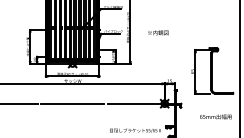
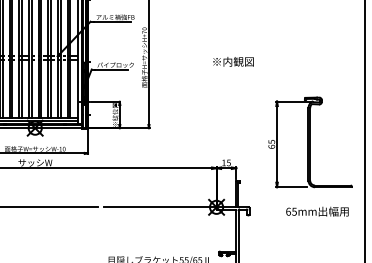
text: (158, 32) -> (233, 61), moved
text: (215, 116) -> (316, 210), moved

